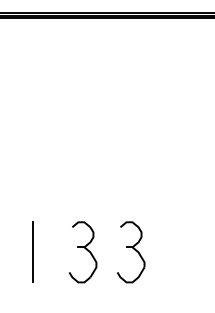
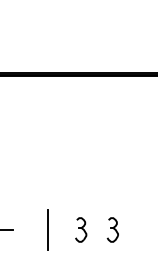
part: (82, 251) -> (80, 229), size x0.6
part: (130, 251) -> (112, 229), size x0.6

